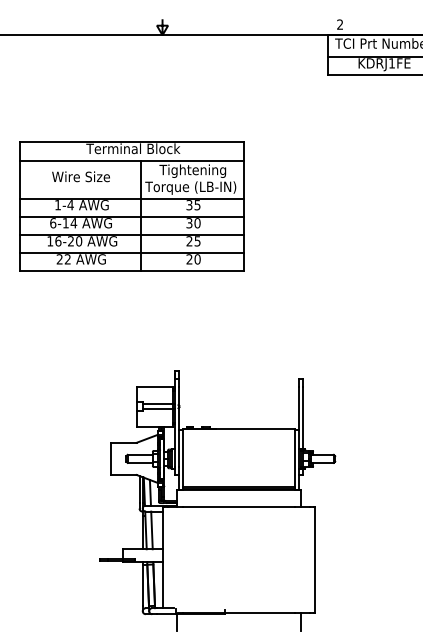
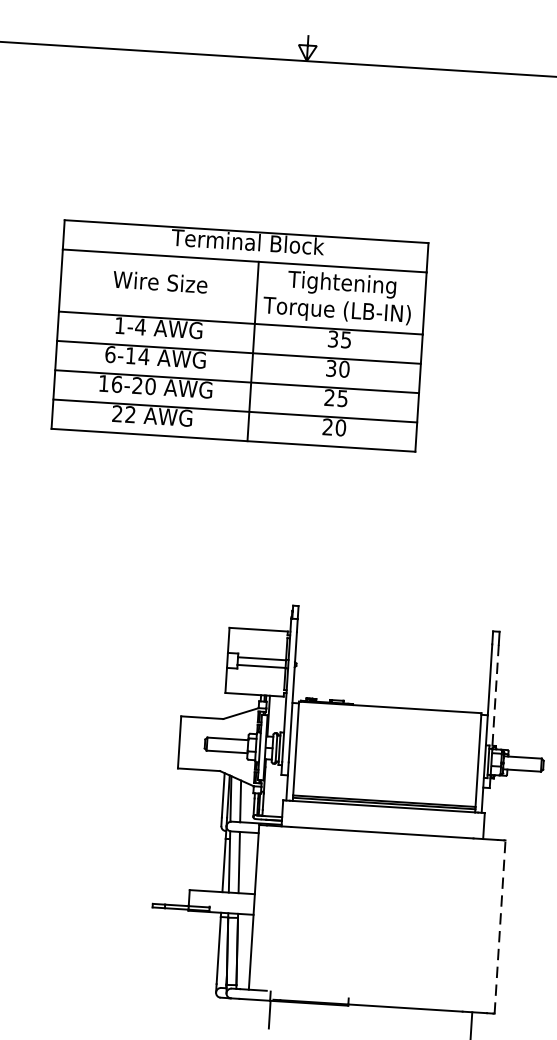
line: (303, 419) -> (496, 698), solid -> dashed
line: (314, 559) -> (499, 926), solid -> dashed

